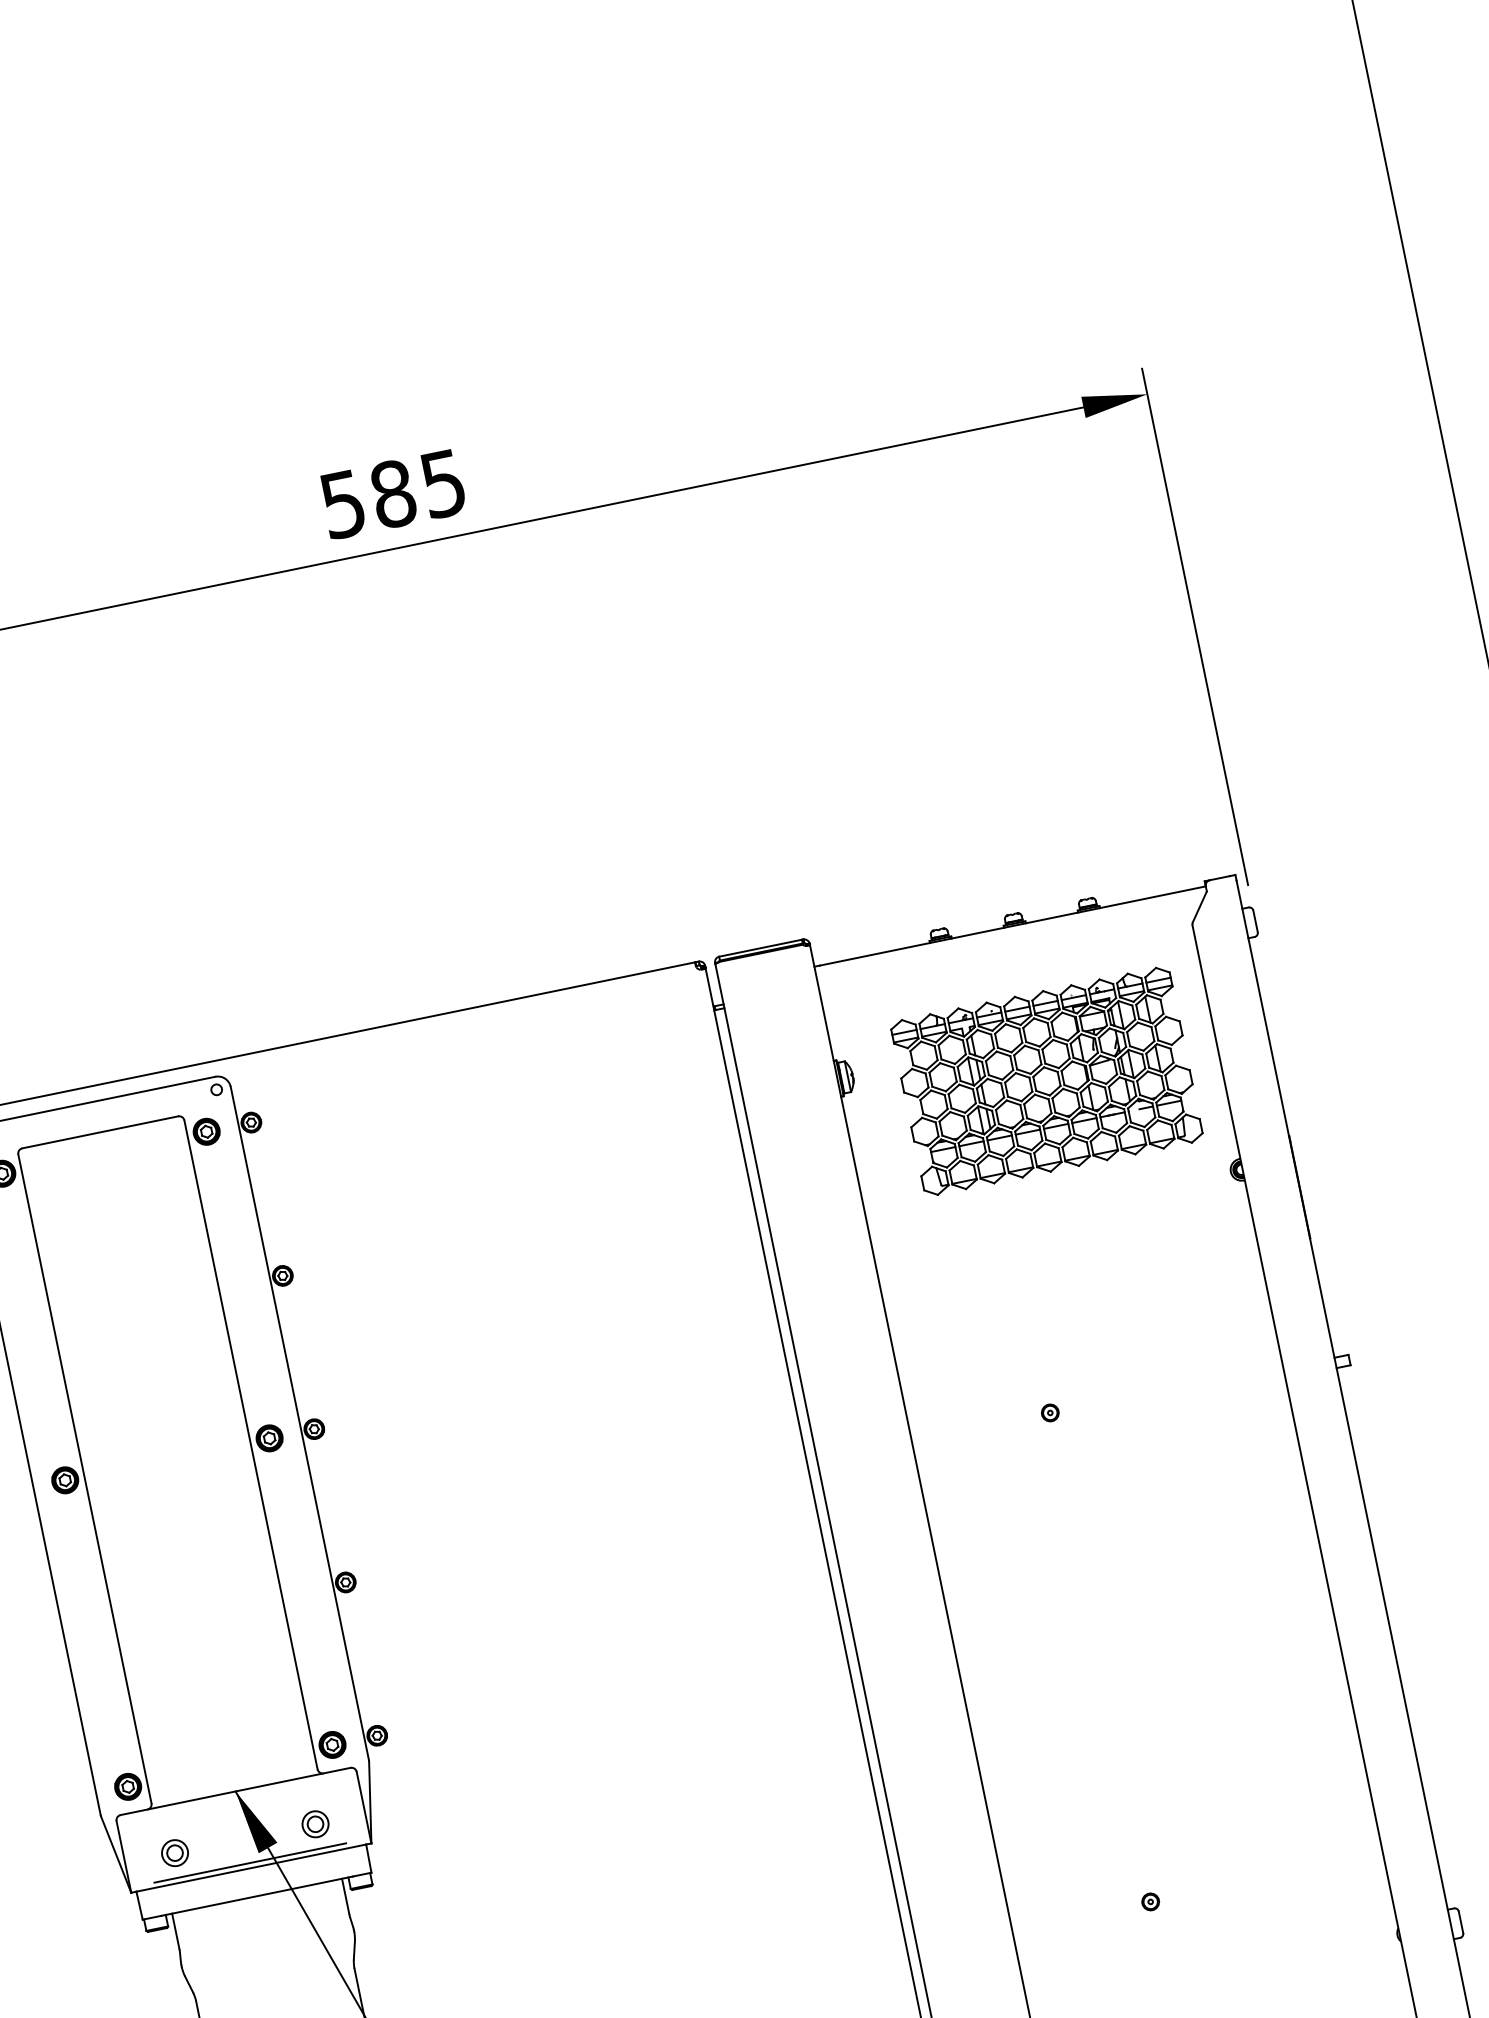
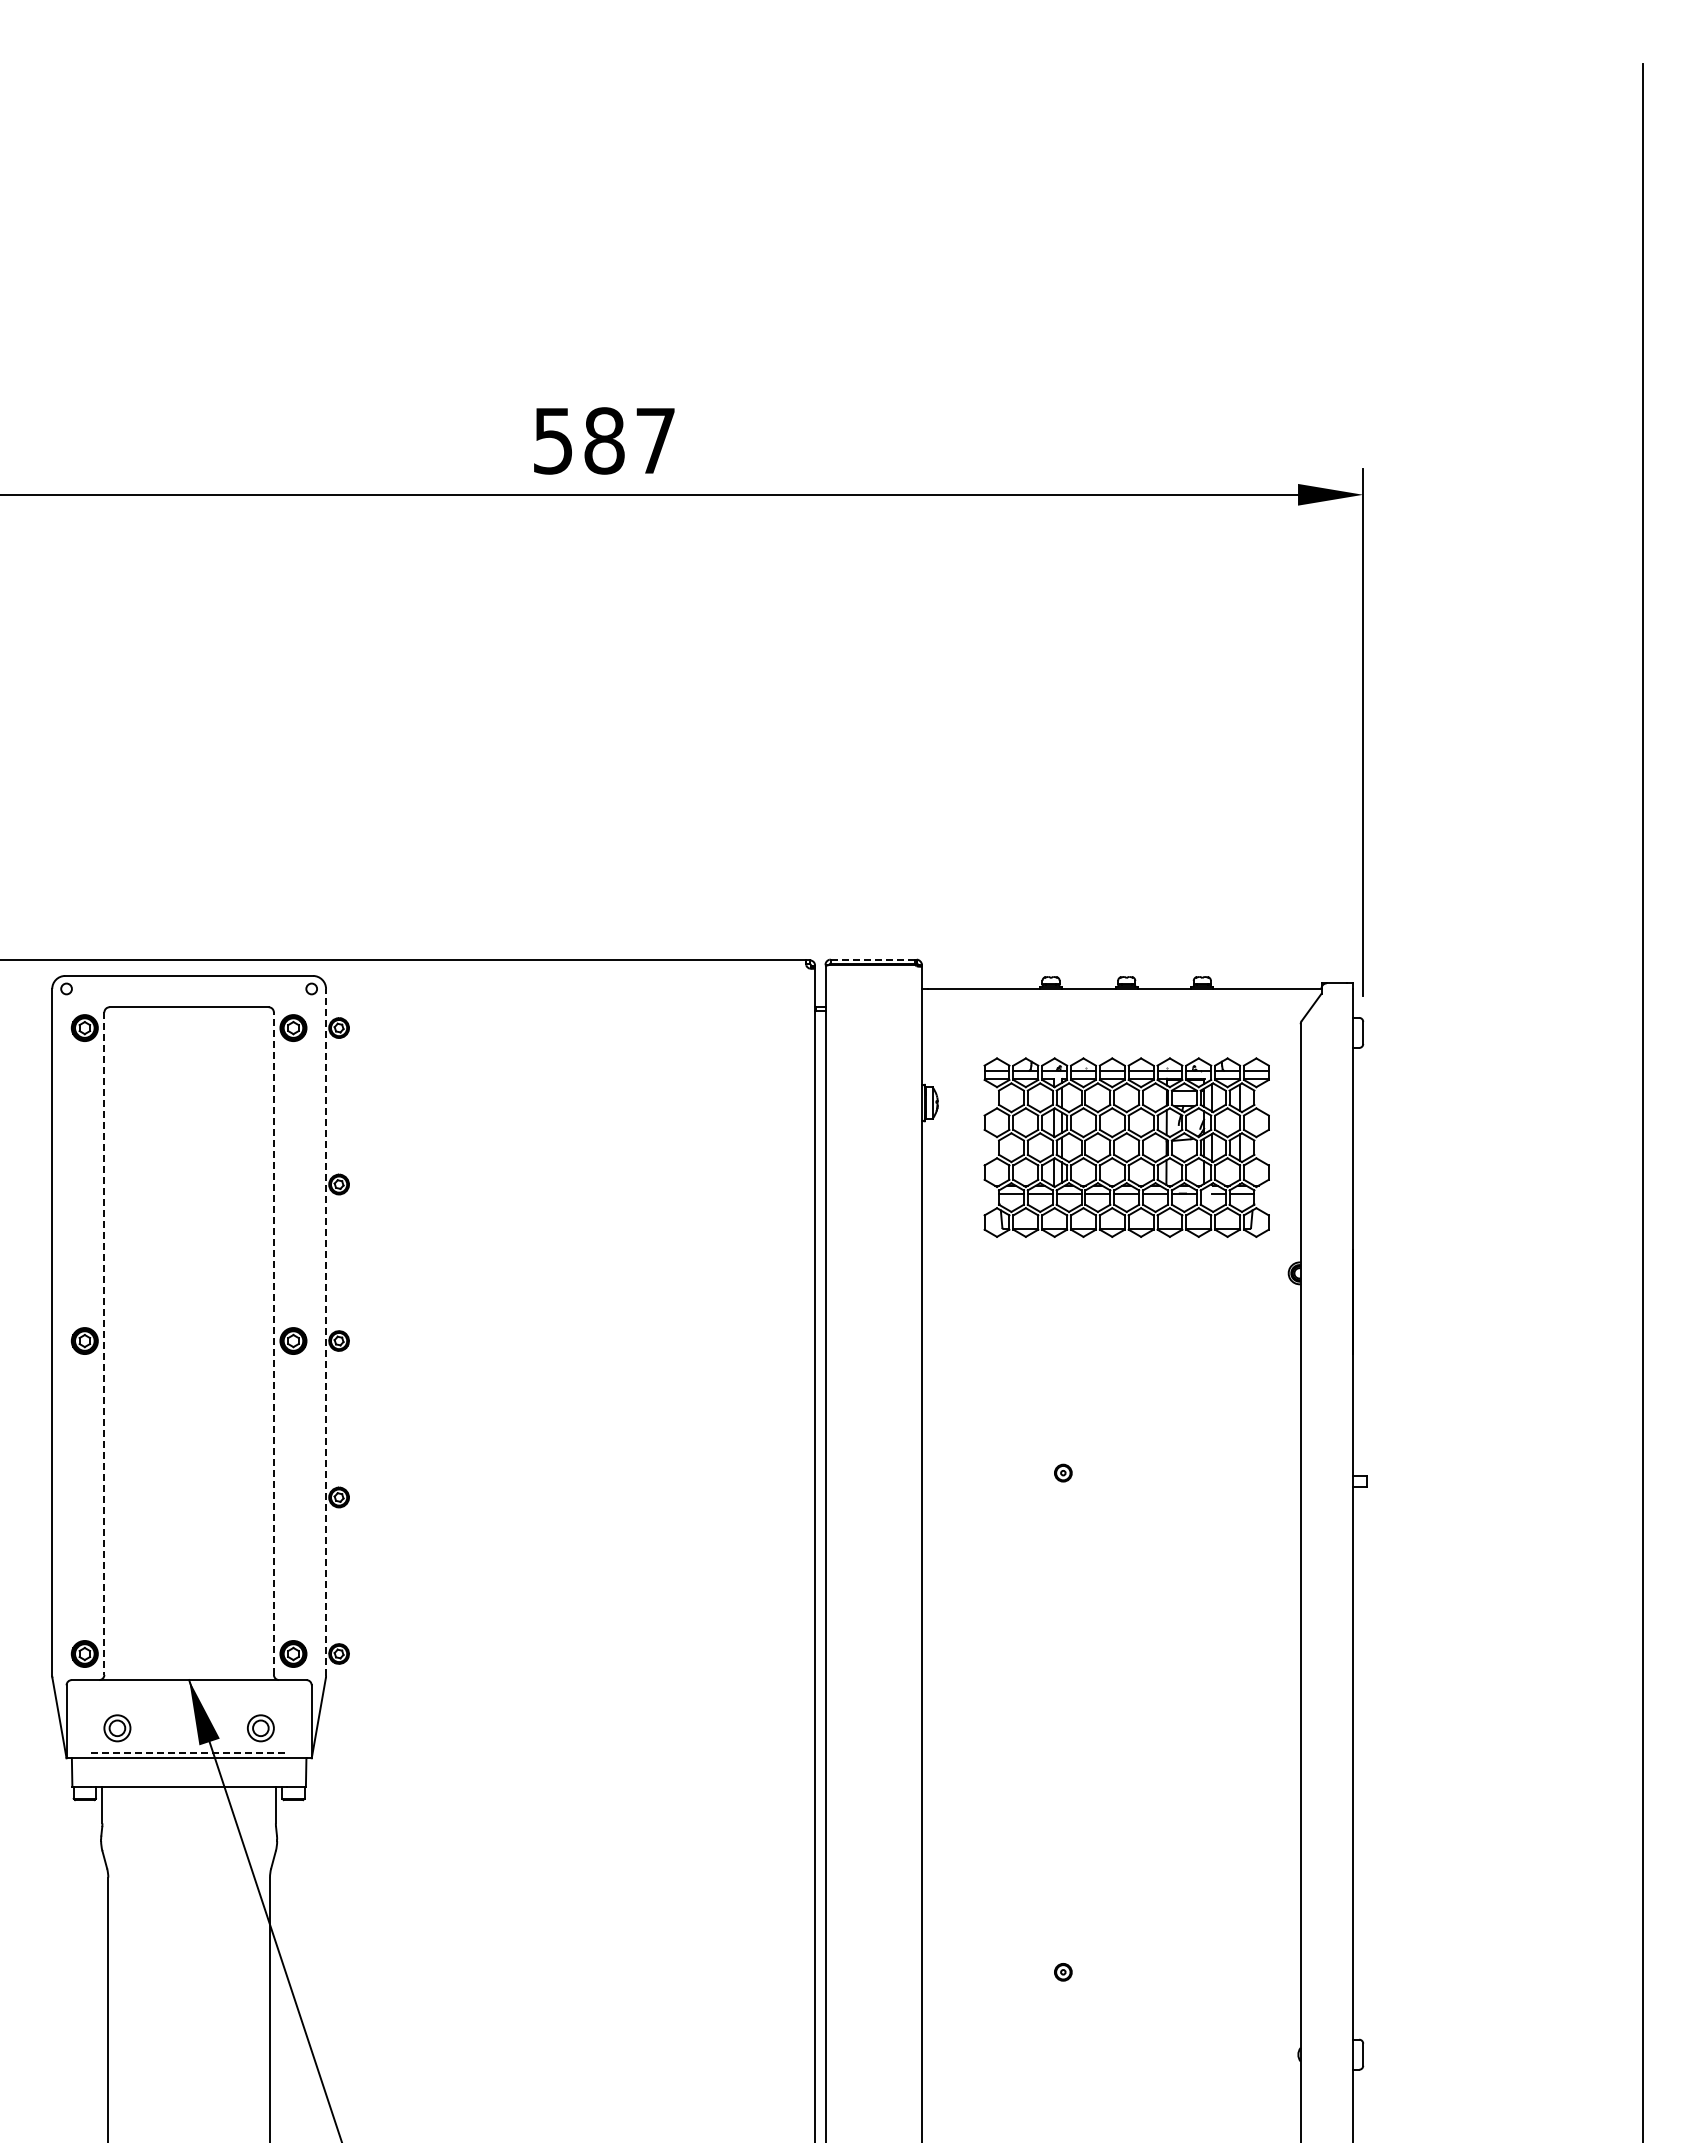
text: (443, 484) -> (655, 441), 585 -> 587
line: (760, 948) -> (872, 959), solid -> dashed
line: (300, 1422) -> (326, 1331), solid -> dashed
line: (250, 1444) -> (273, 1343), solid -> dashed
line: (85, 1479) -> (104, 1344), solid -> dashed
line: (250, 1863) -> (189, 1753), solid -> dashed

